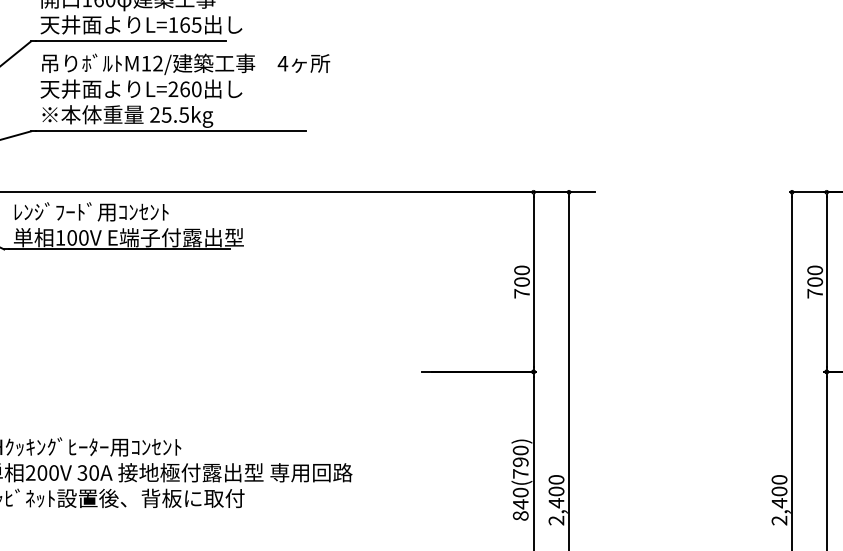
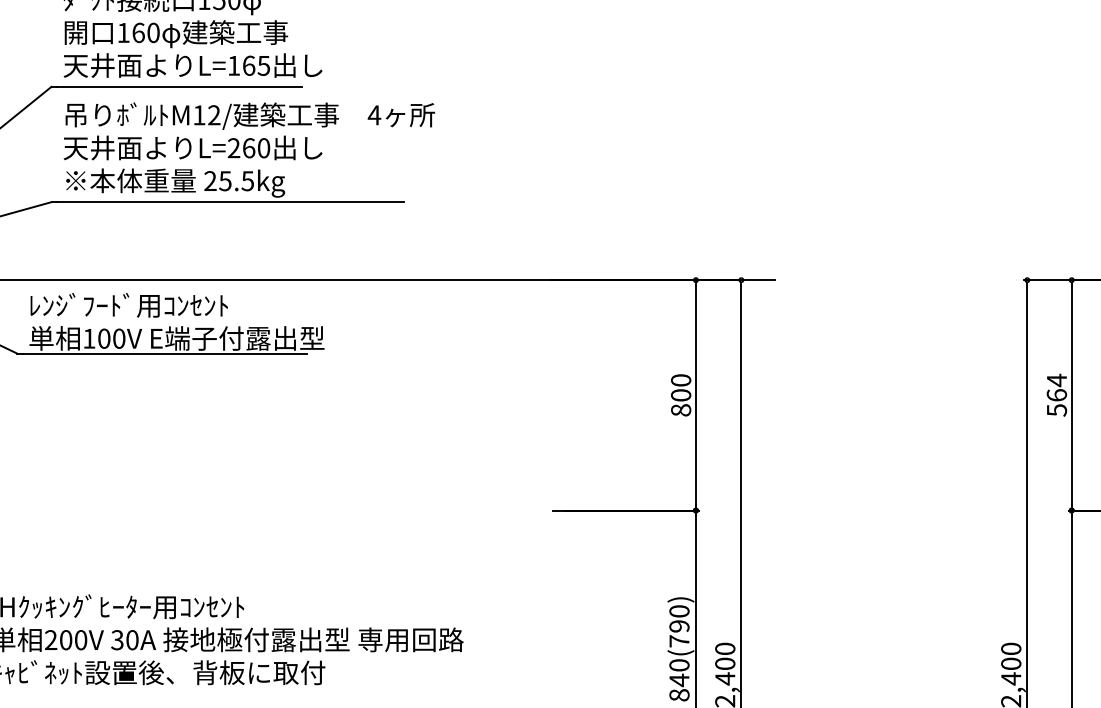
text: (814, 281) -> (1056, 394), 700 -> 564
text: (522, 293) -> (681, 410), 700 -> 800

